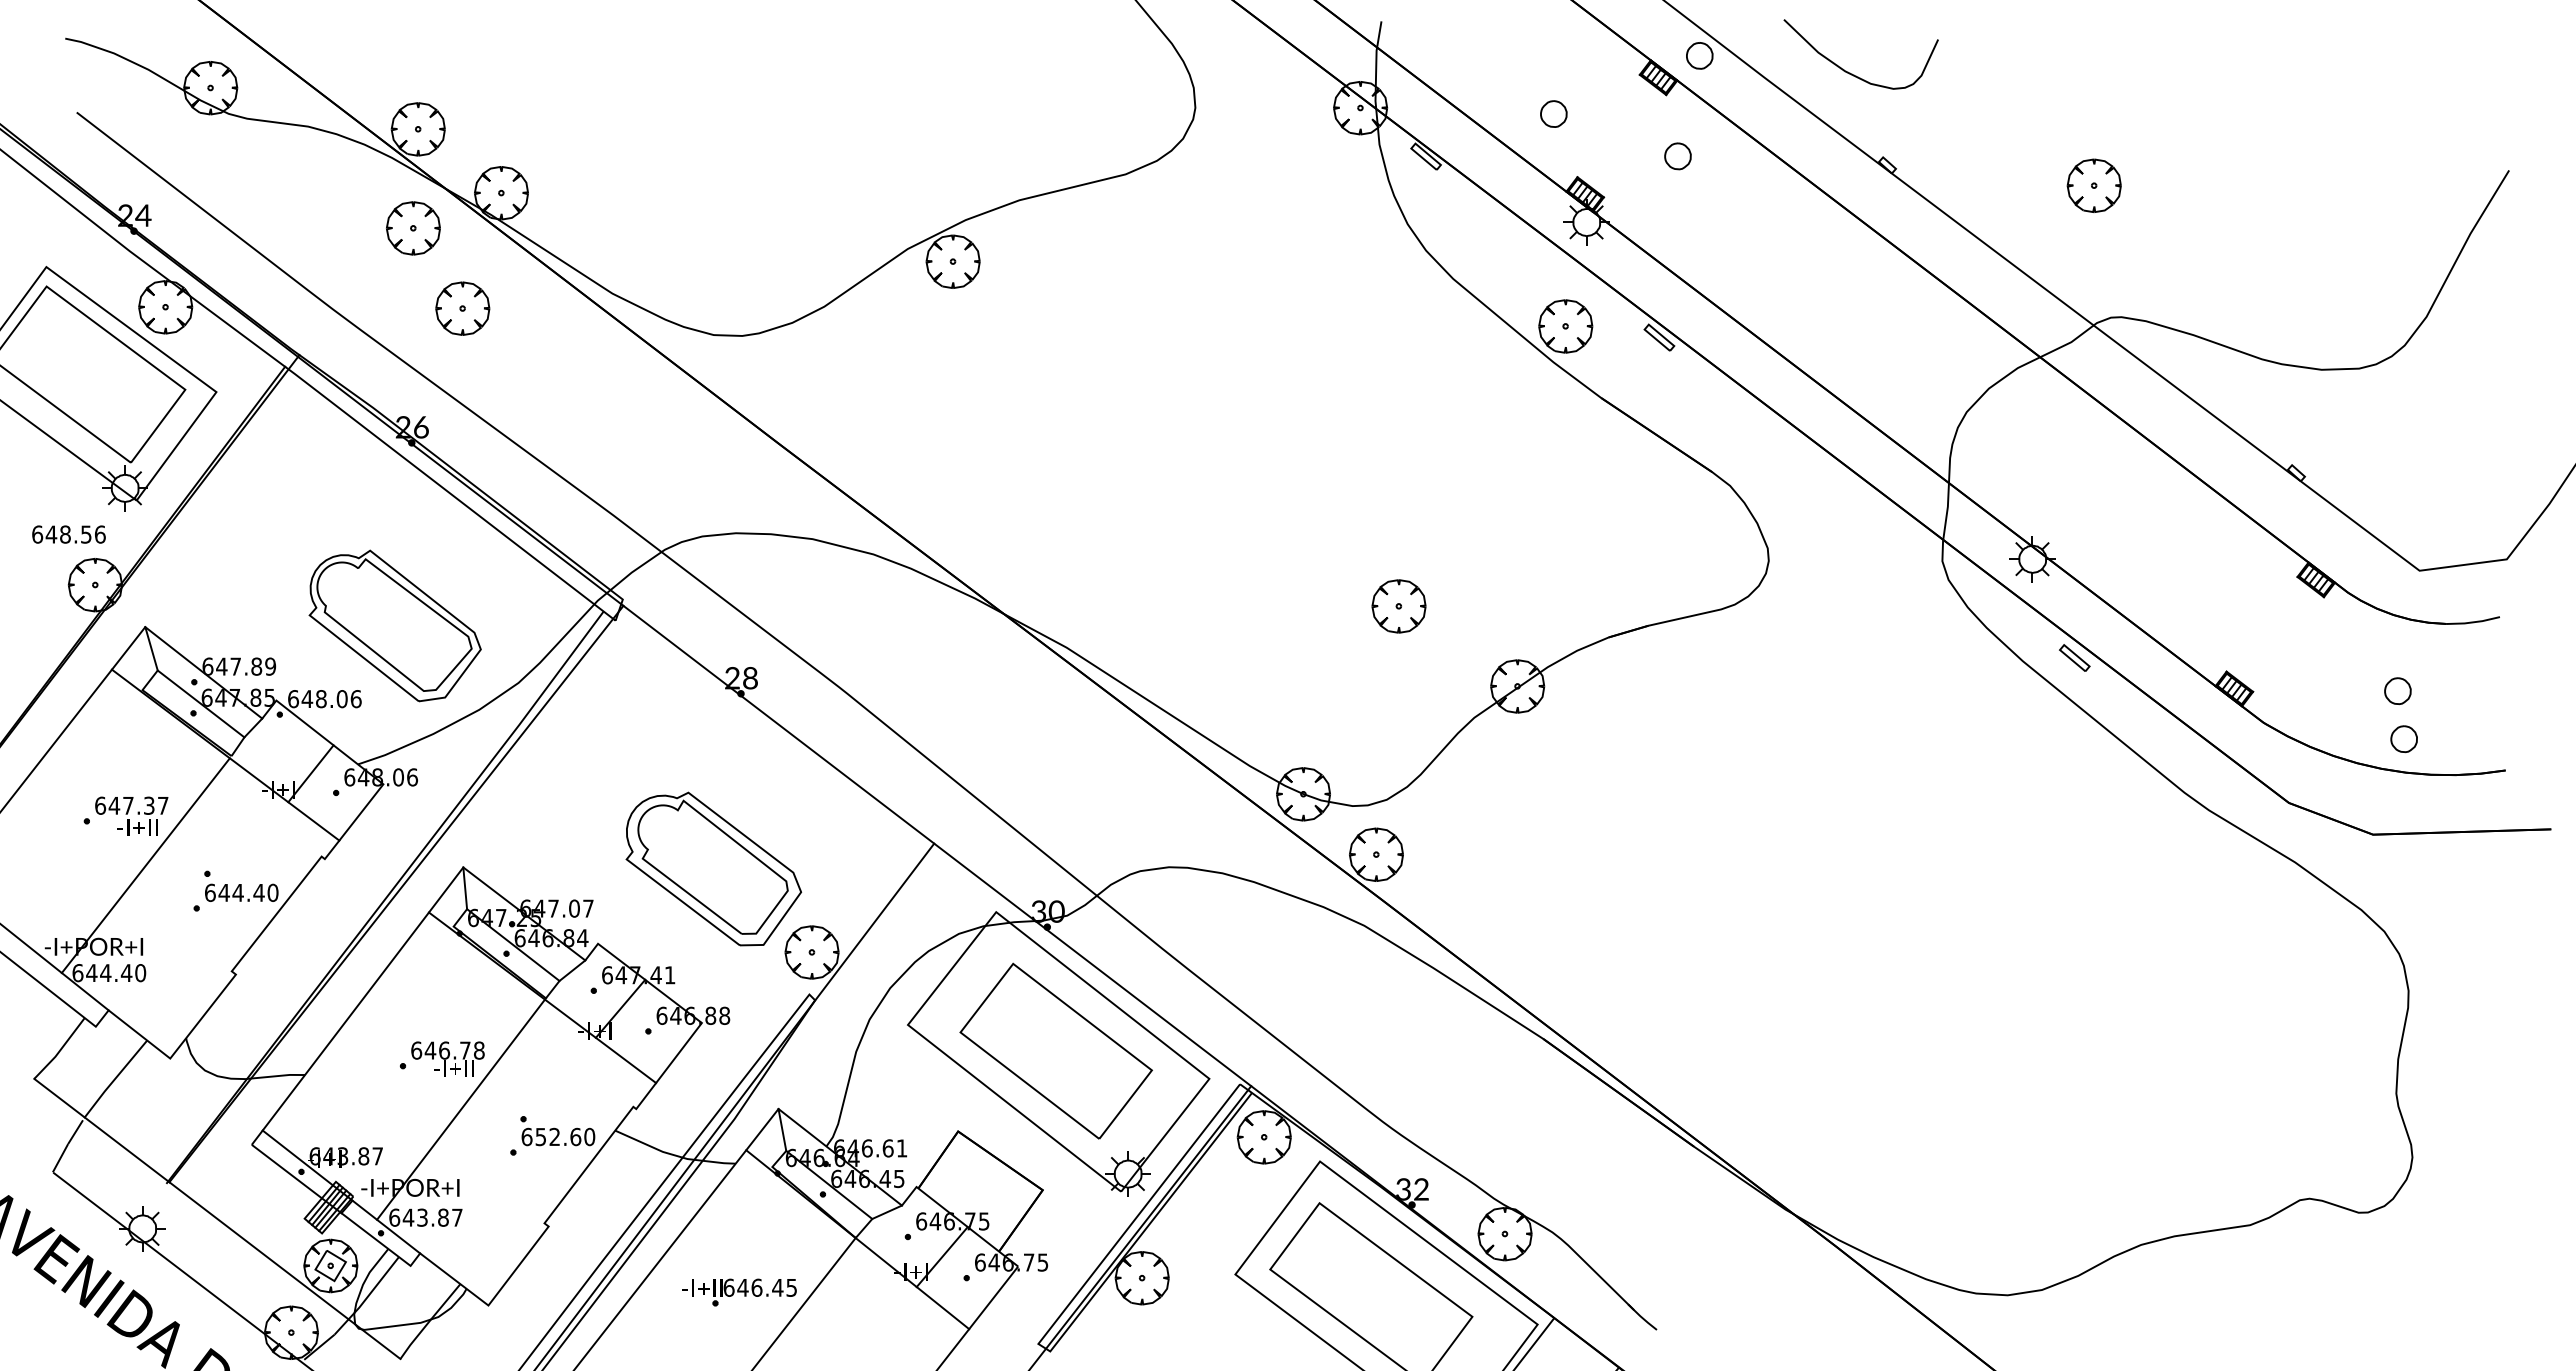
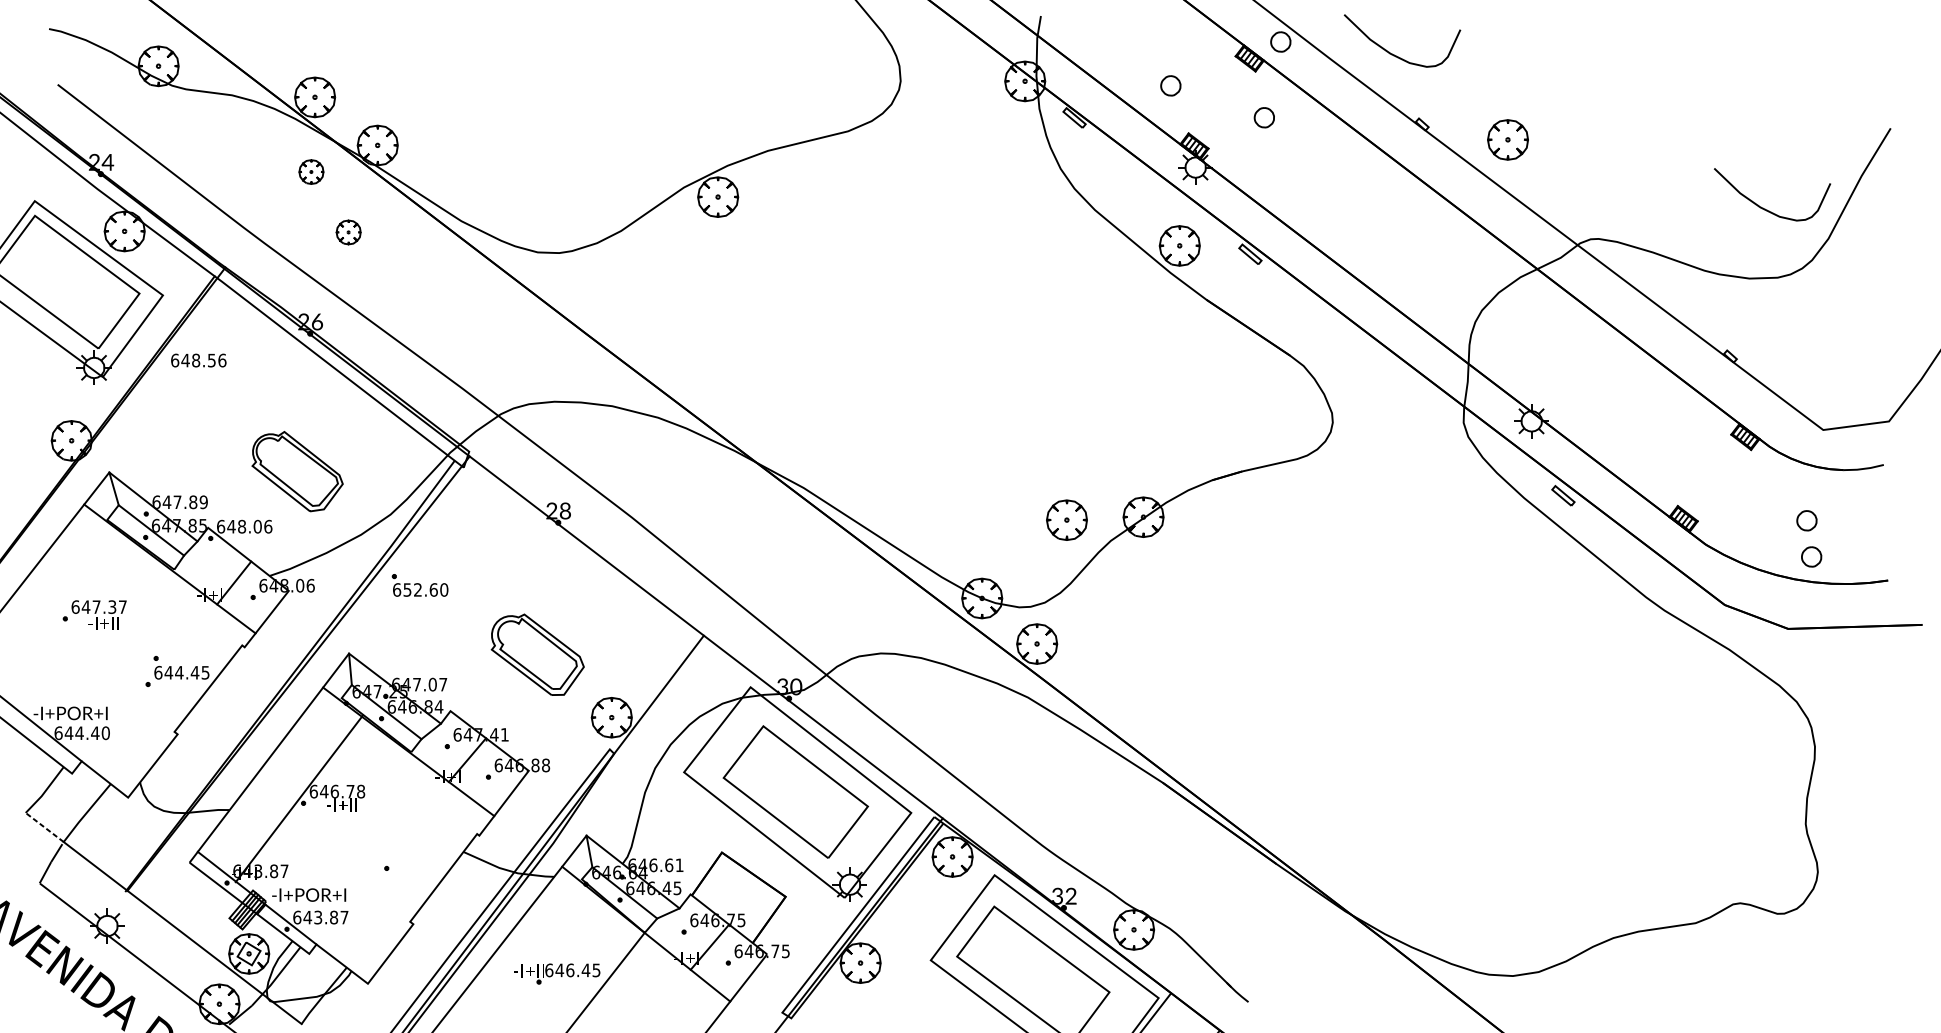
part: (2093, 185) -> (1507, 139), moved
part: (413, 228) -> (311, 172), size x0.6
curve: (2341, 276) -> (1764, 208), added
part: (462, 308) -> (348, 232), size x0.6
text: (68, 534) -> (198, 360), moved
part: (1398, 606) -> (1066, 520), moved
part: (394, 625) -> (297, 471), size x0.7
line: (145, 865) -> (109, 652), removed
part: (713, 868) -> (537, 654), size x0.7
text: (272, 892) -> (205, 672), 644.40 -> 644.45
line: (59, 1098) -> (44, 827), solid -> dashed
line: (461, 1108) -> (299, 798), moved
part: (557, 1131) -> (419, 585), moved

